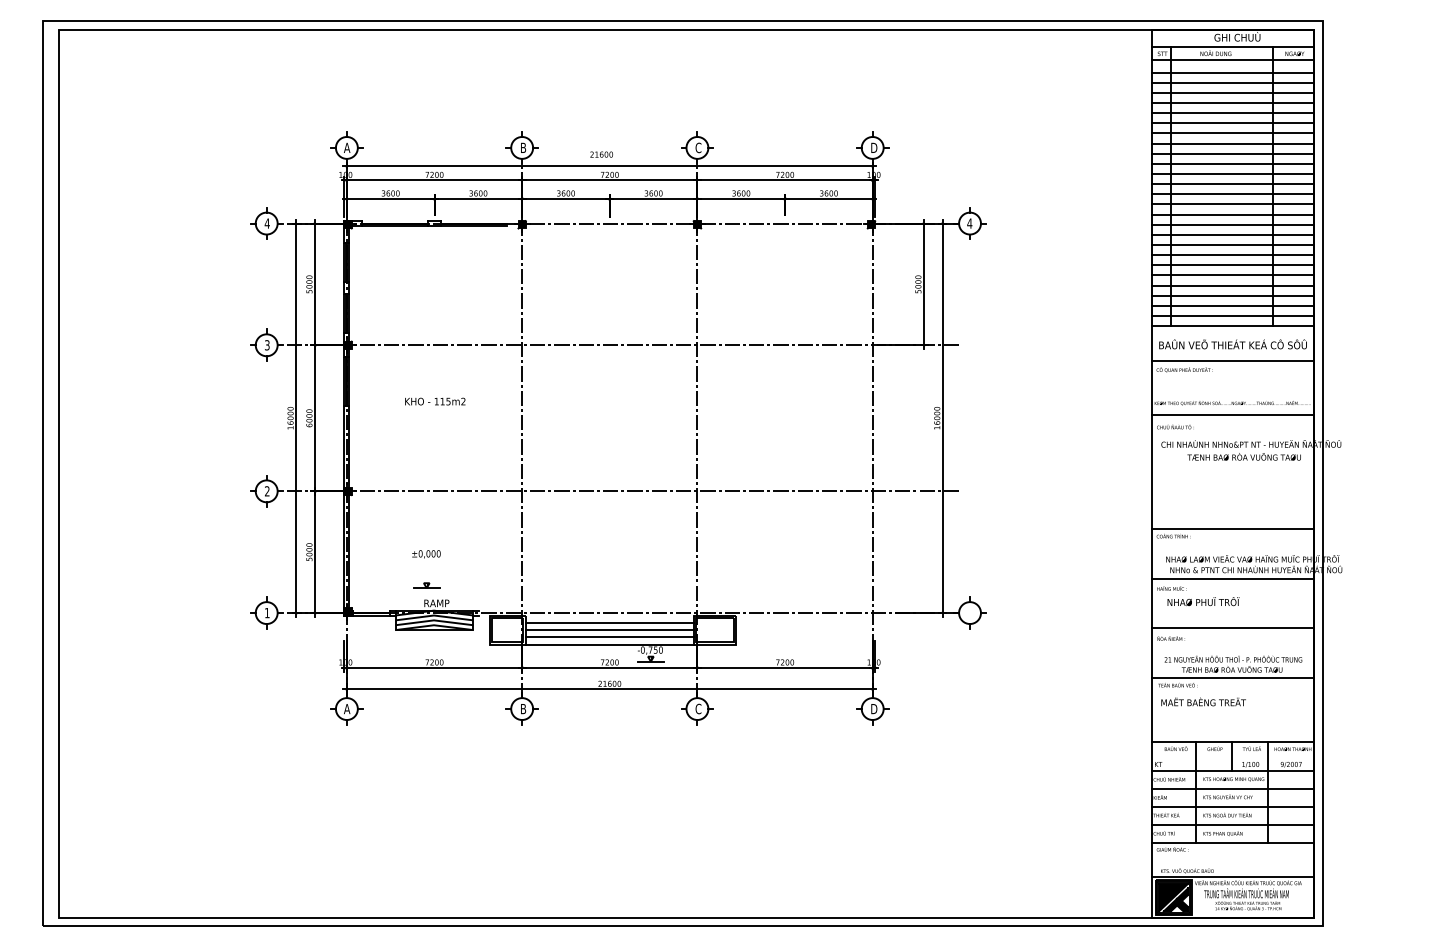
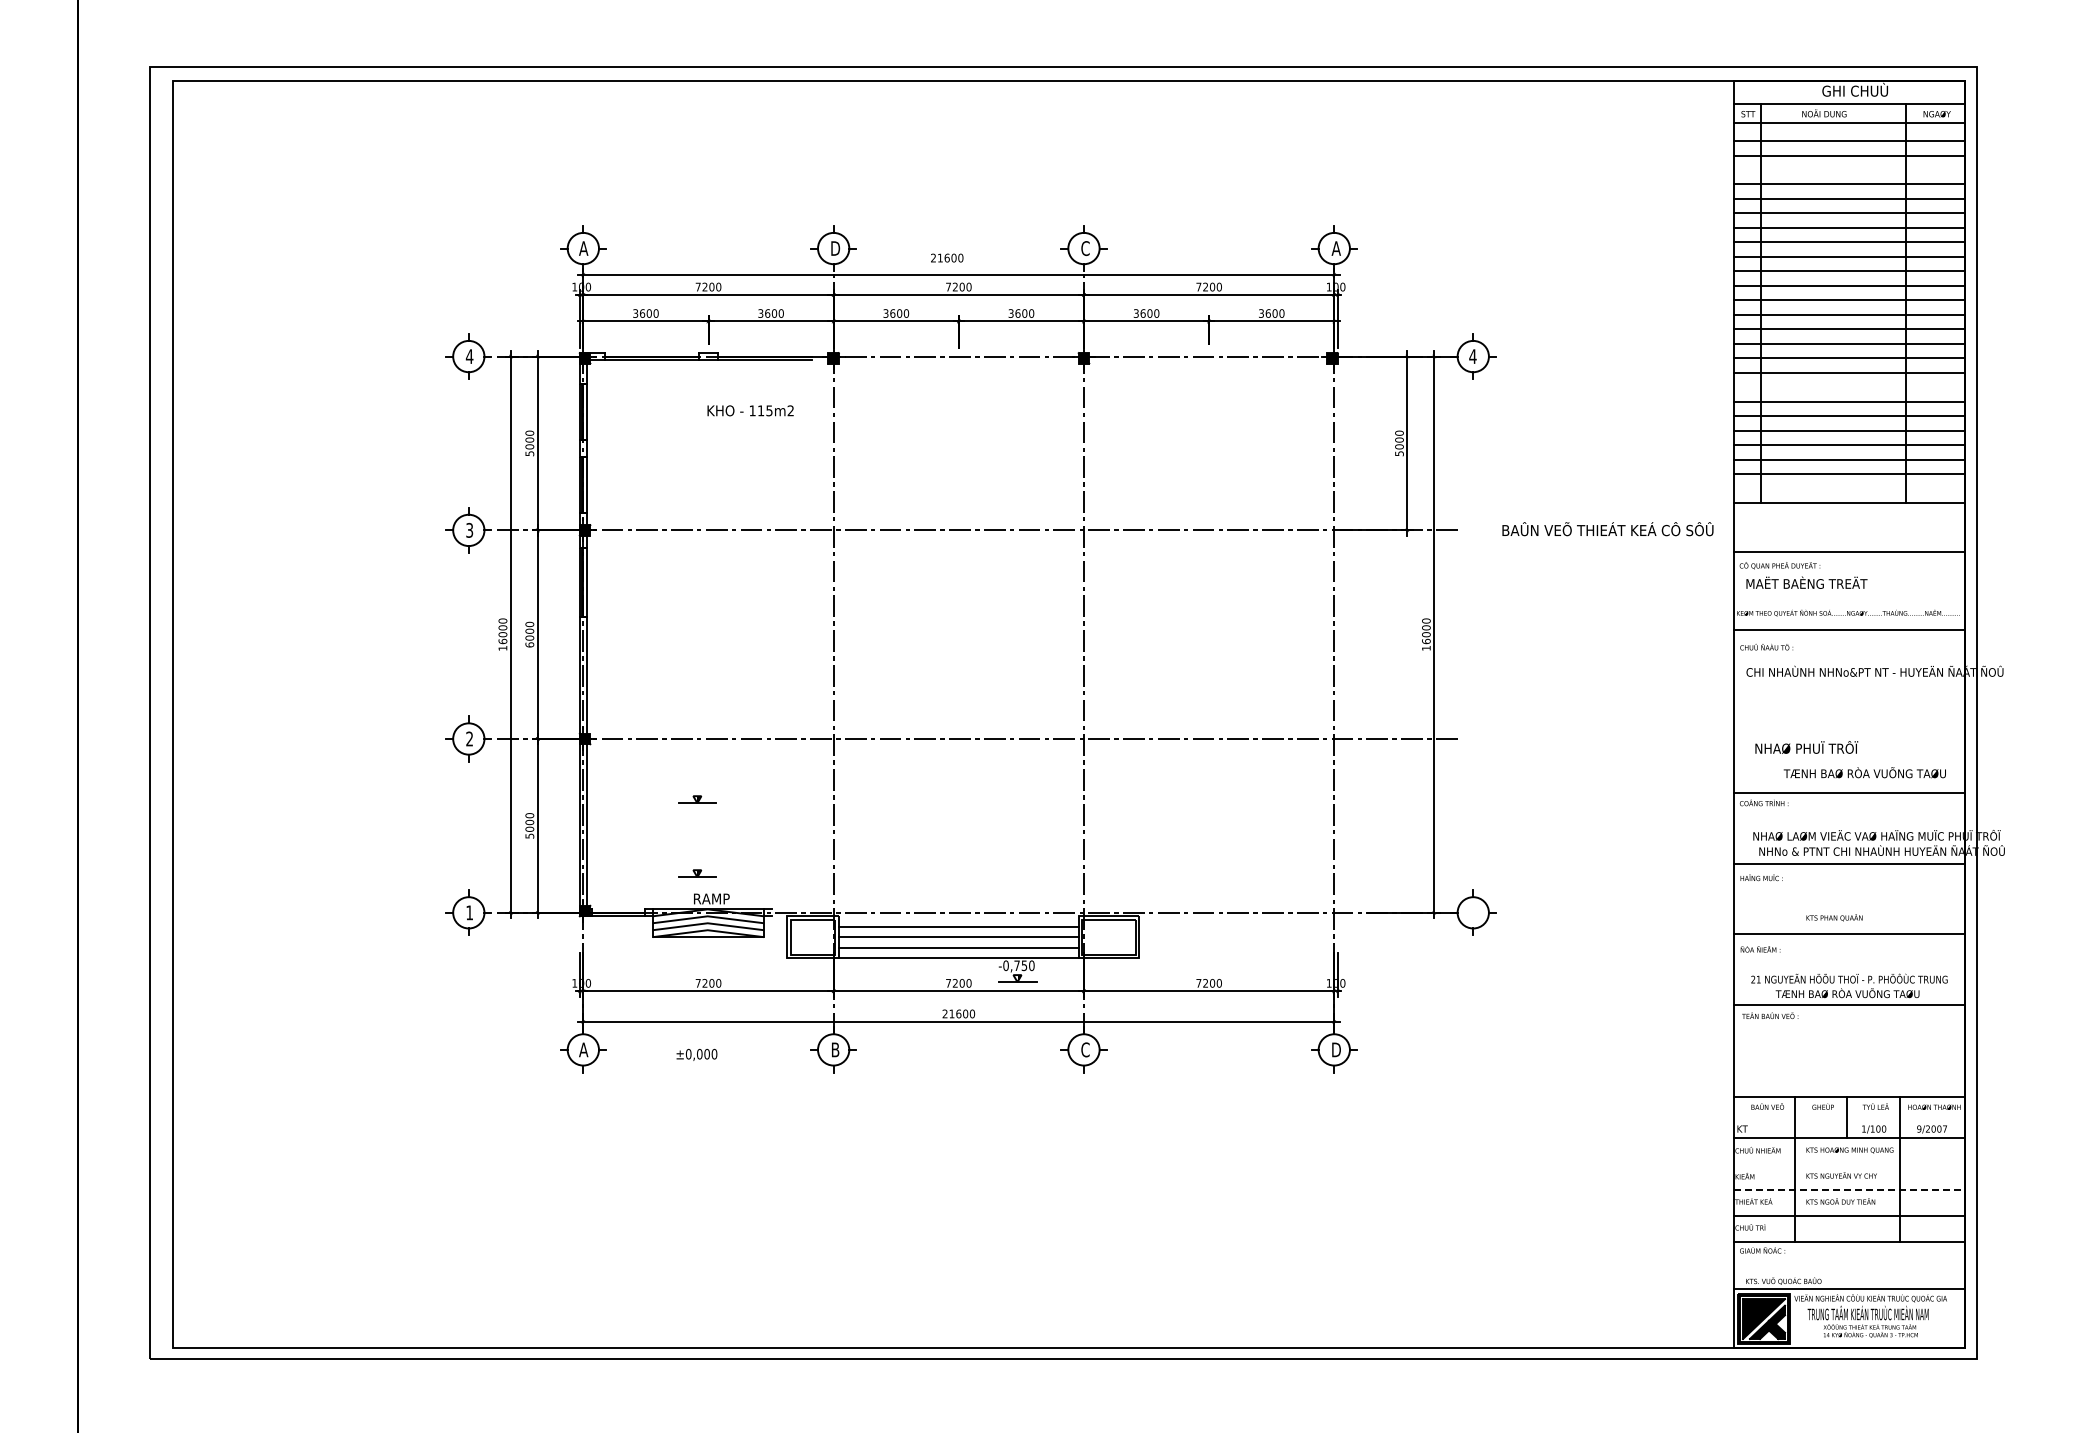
line: (1232, 93) -> (1848, 170), removed
text: (523, 147) -> (835, 248), B -> D
text: (873, 147) -> (1335, 248), D -> A
line: (1232, 245) -> (1848, 387), removed
line: (1232, 315) -> (1848, 488), removed
text: (1232, 344) -> (1607, 529), moved
text: (435, 401) -> (750, 410), moved
text: (1243, 456) -> (1864, 772), moved
part: (426, 533) -> (697, 799), added
text: (426, 554) -> (696, 1054), moved
text: (1203, 601) -> (1806, 747), moved
text: (1203, 701) -> (1806, 582), moved
line: (1232, 788) -> (1848, 1163), removed
line: (1233, 806) -> (1849, 1189), solid -> dashed
text: (1222, 833) -> (1834, 917), moved

